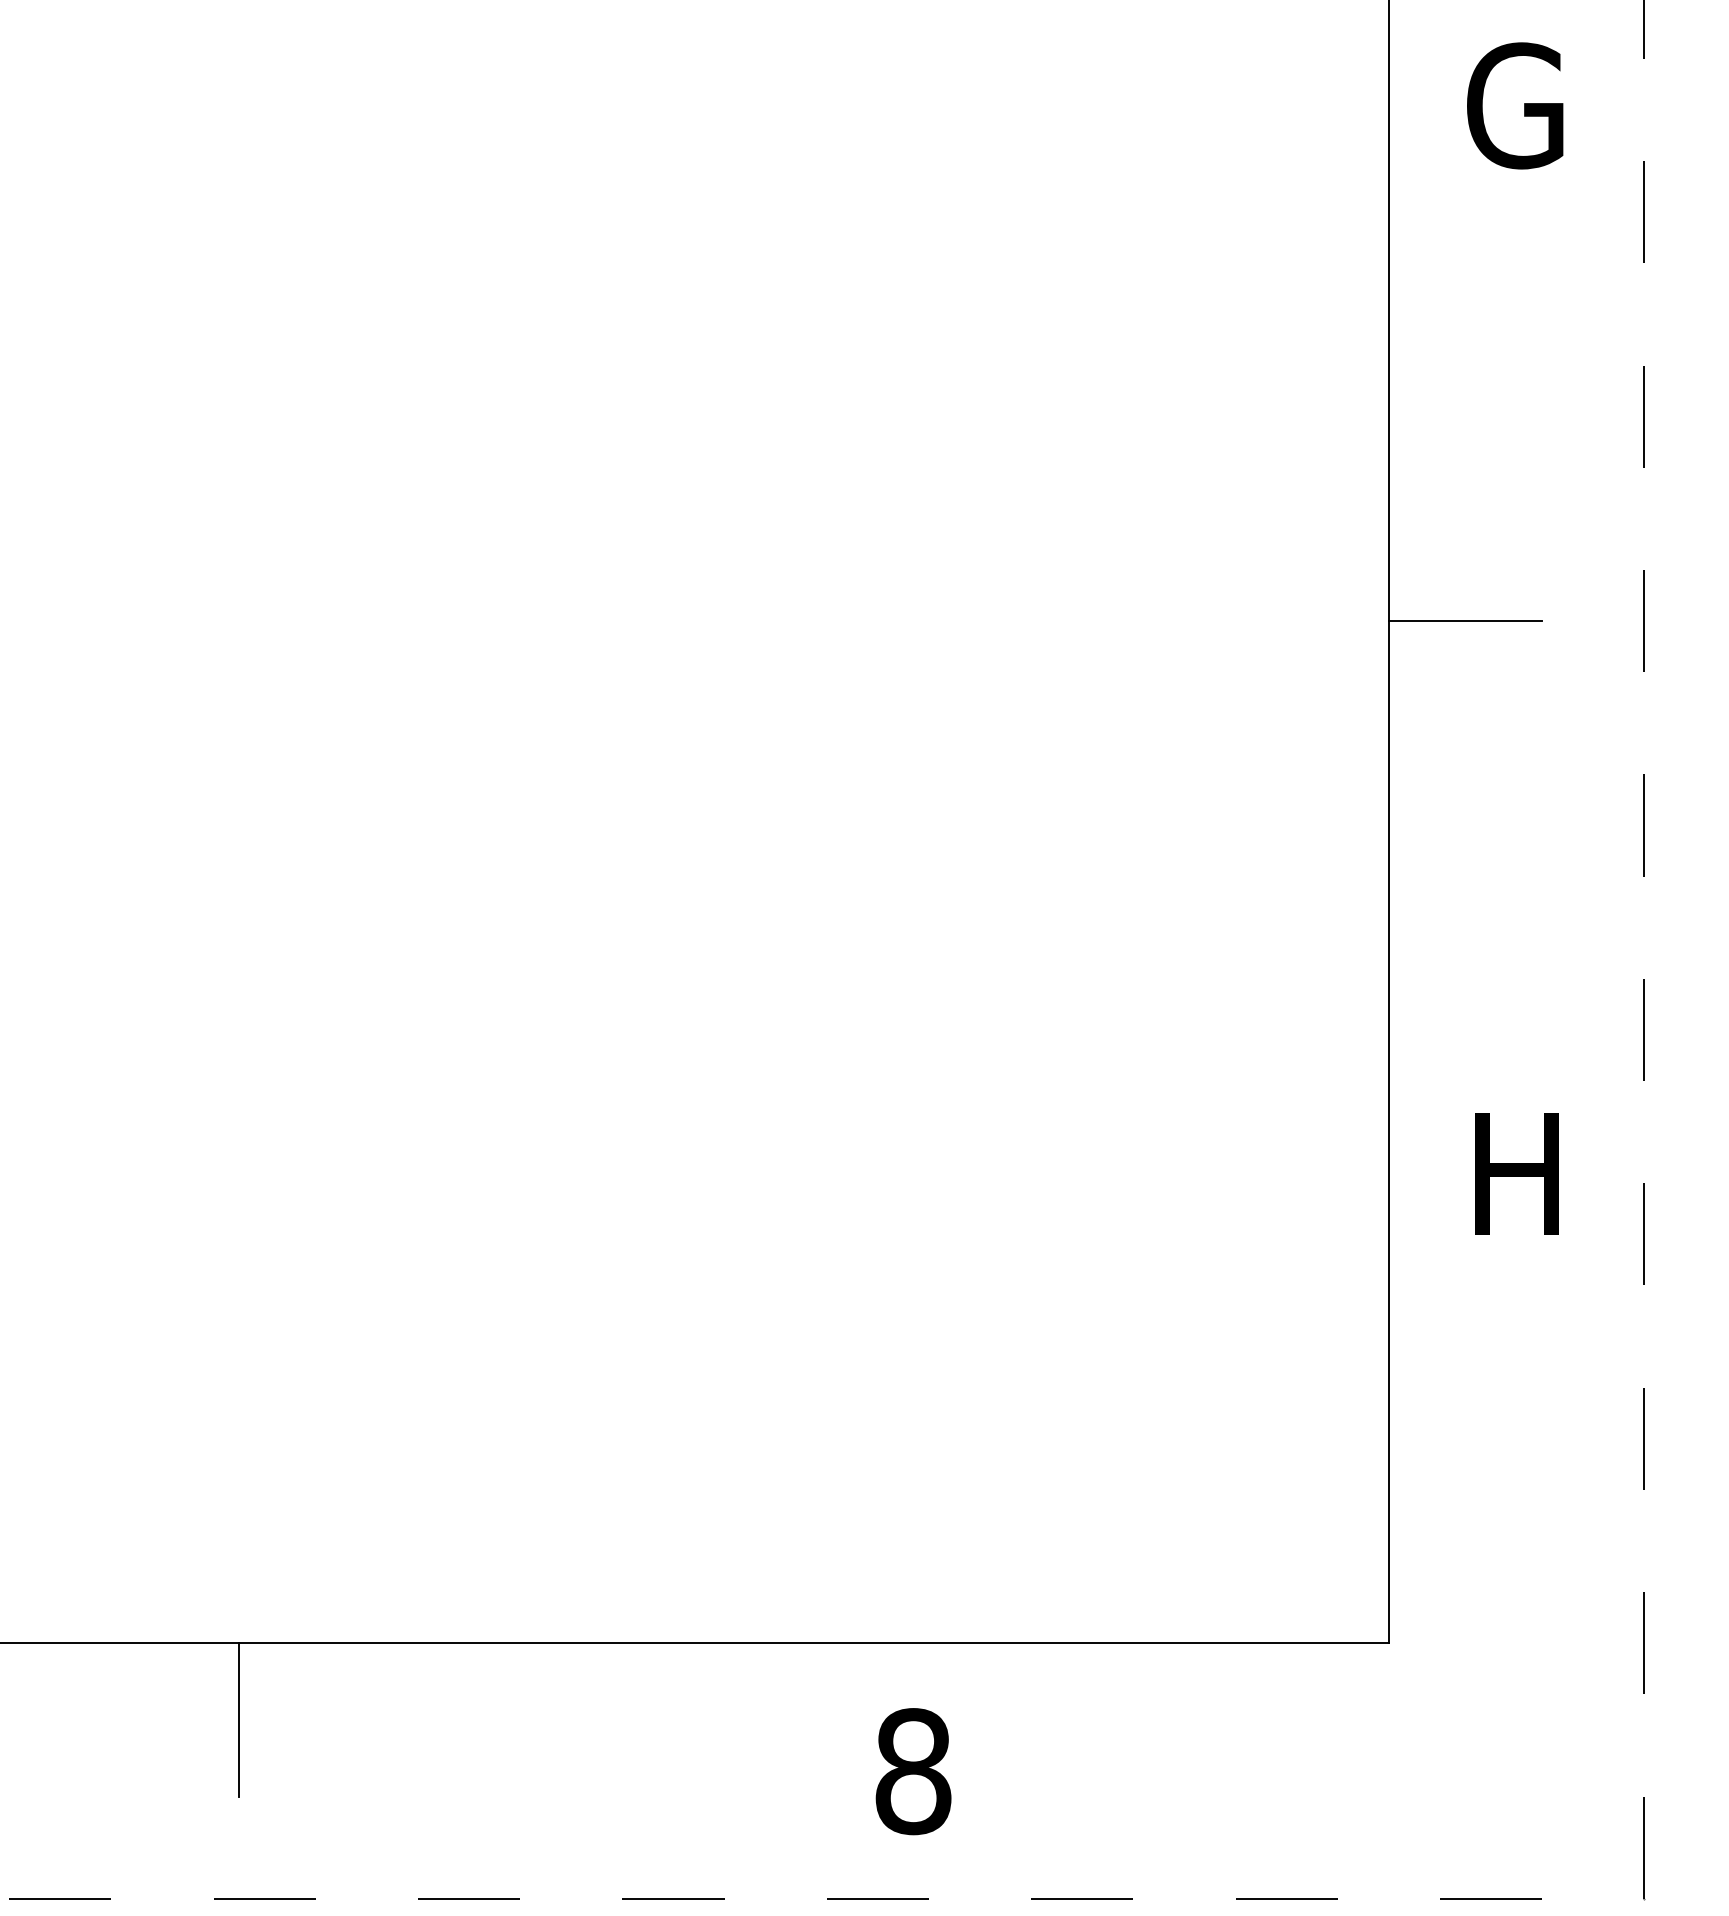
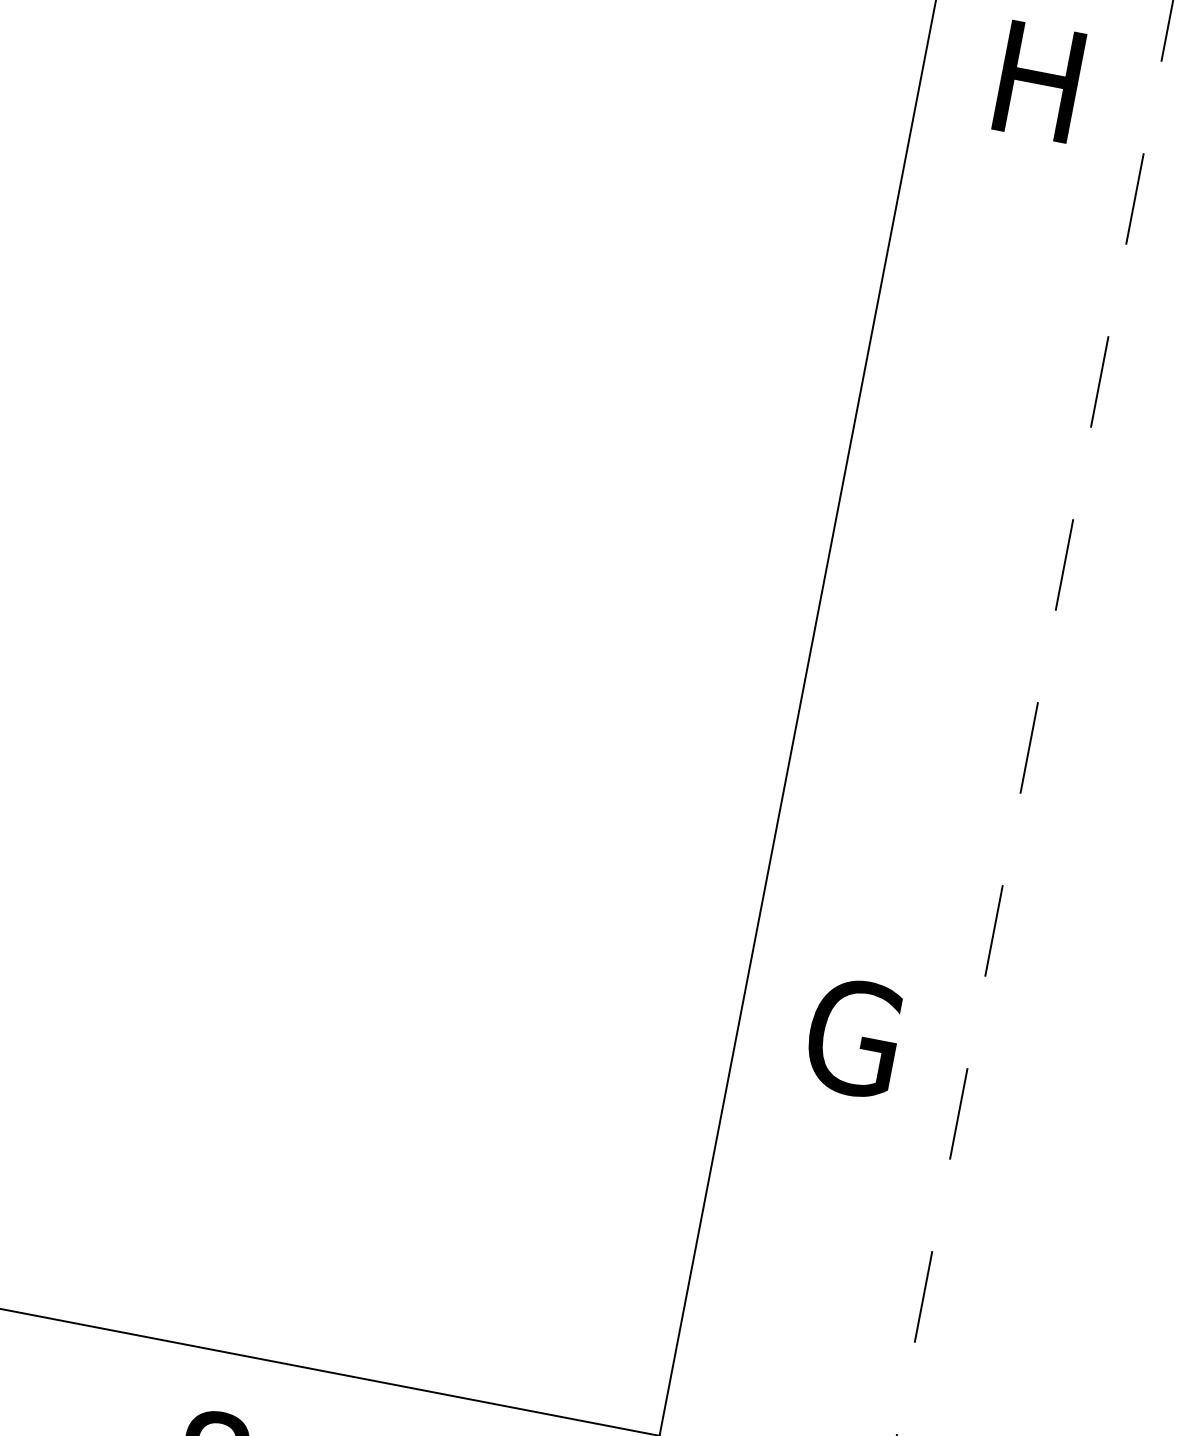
text: (1515, 105) -> (1037, 81), G -> H
line: (1465, 621) -> (904, 534), removed
text: (1515, 1173) -> (853, 1037), H -> G

